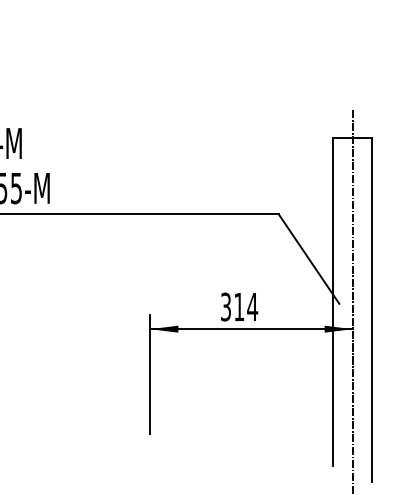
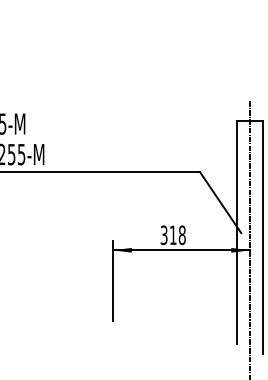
text: (251, 307) -> (181, 235), 314 -> 318

